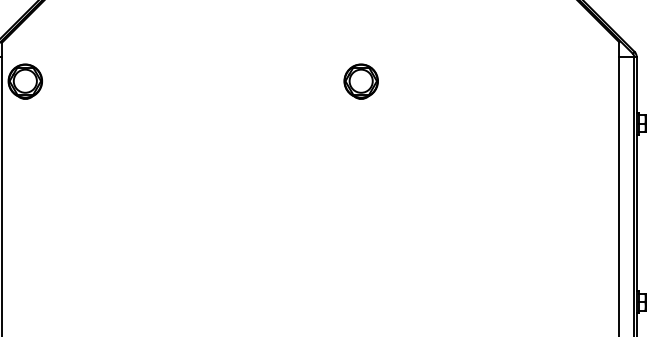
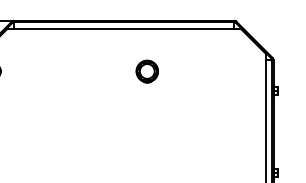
part: (359, 81) -> (146, 71), size x1.4

